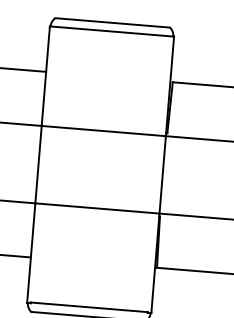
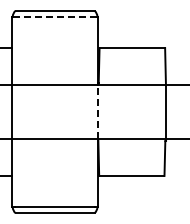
line: (112, 31) -> (55, 16), solid -> dashed
line: (162, 175) -> (97, 112), solid -> dashed

